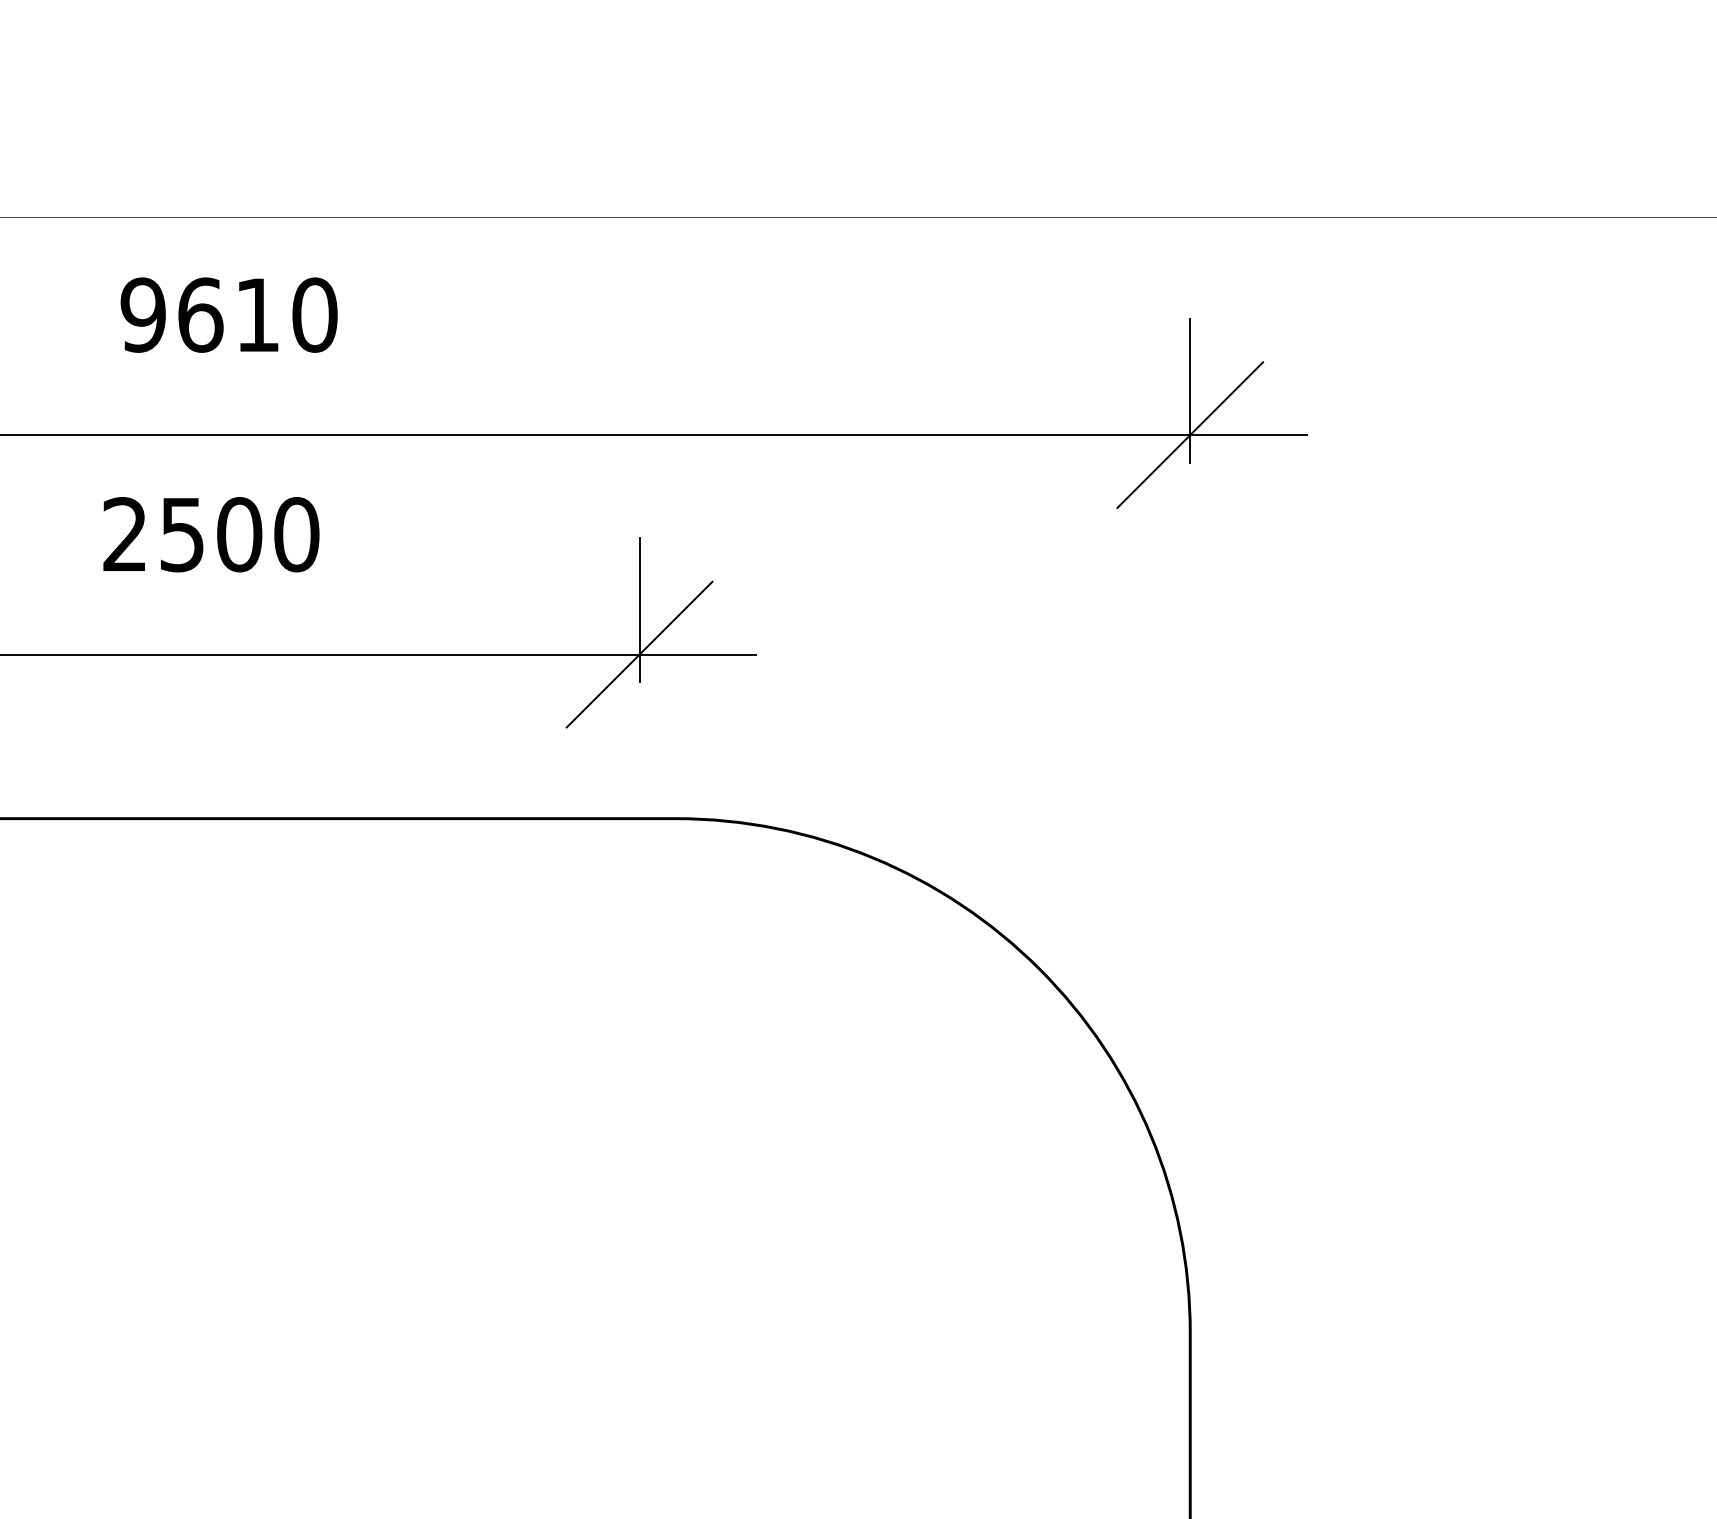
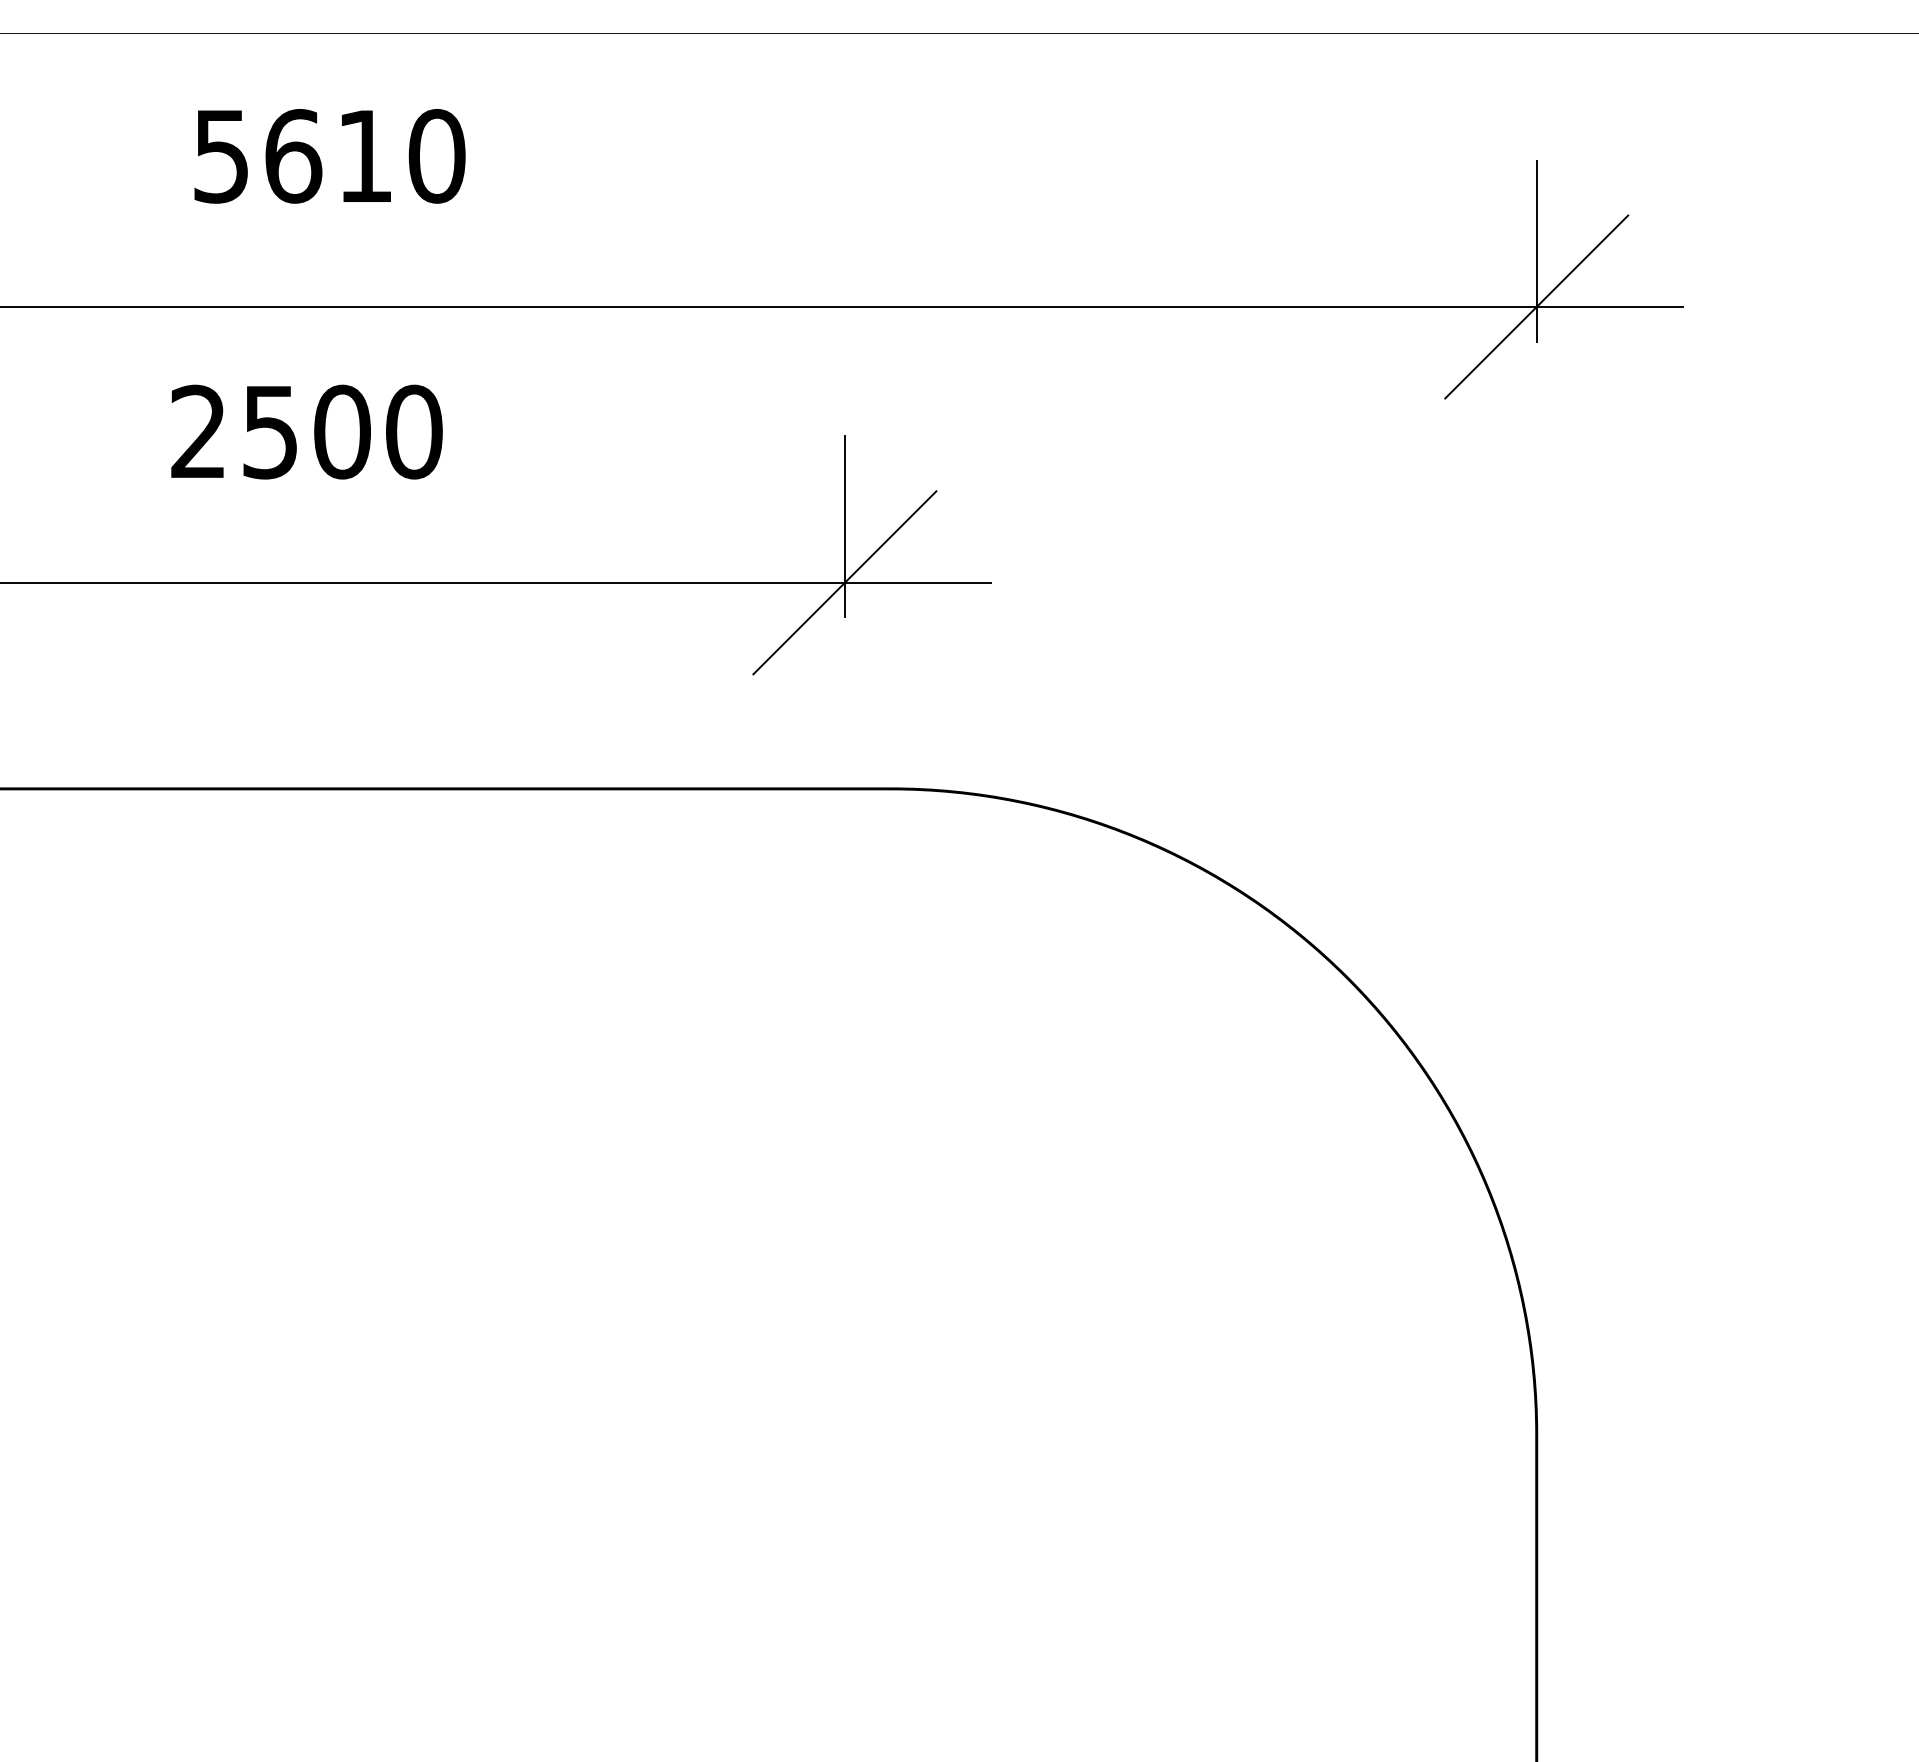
text: (142, 314) -> (220, 155), 9610 -> 5610

